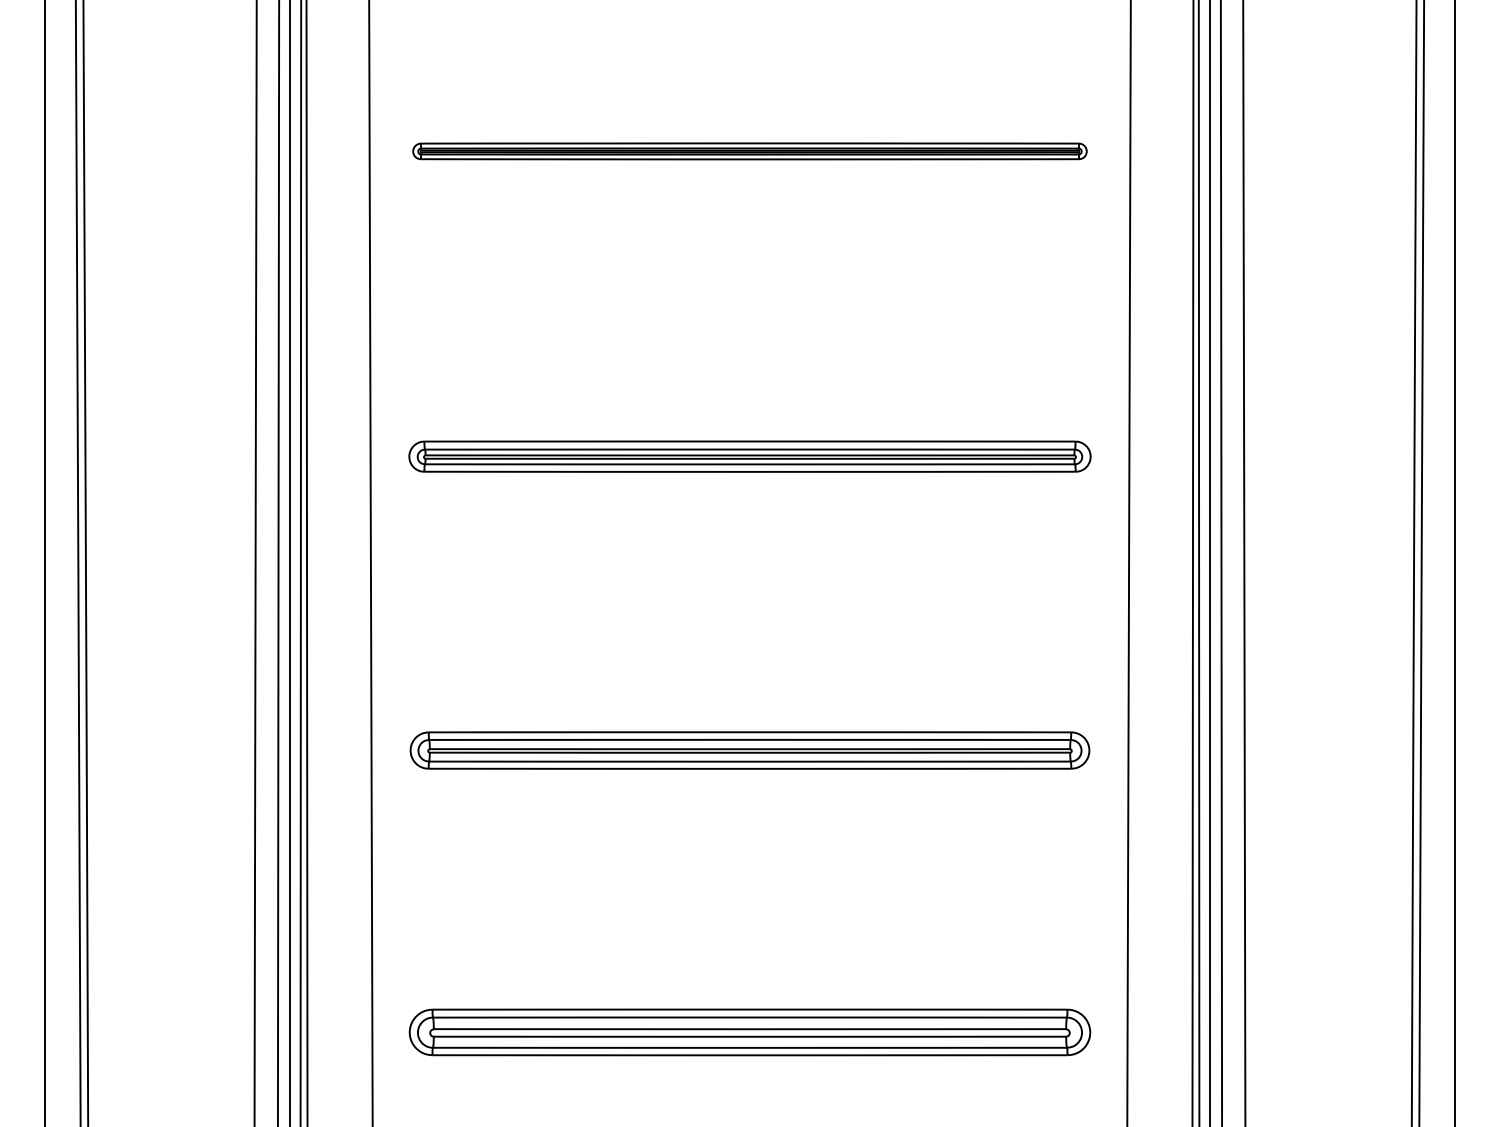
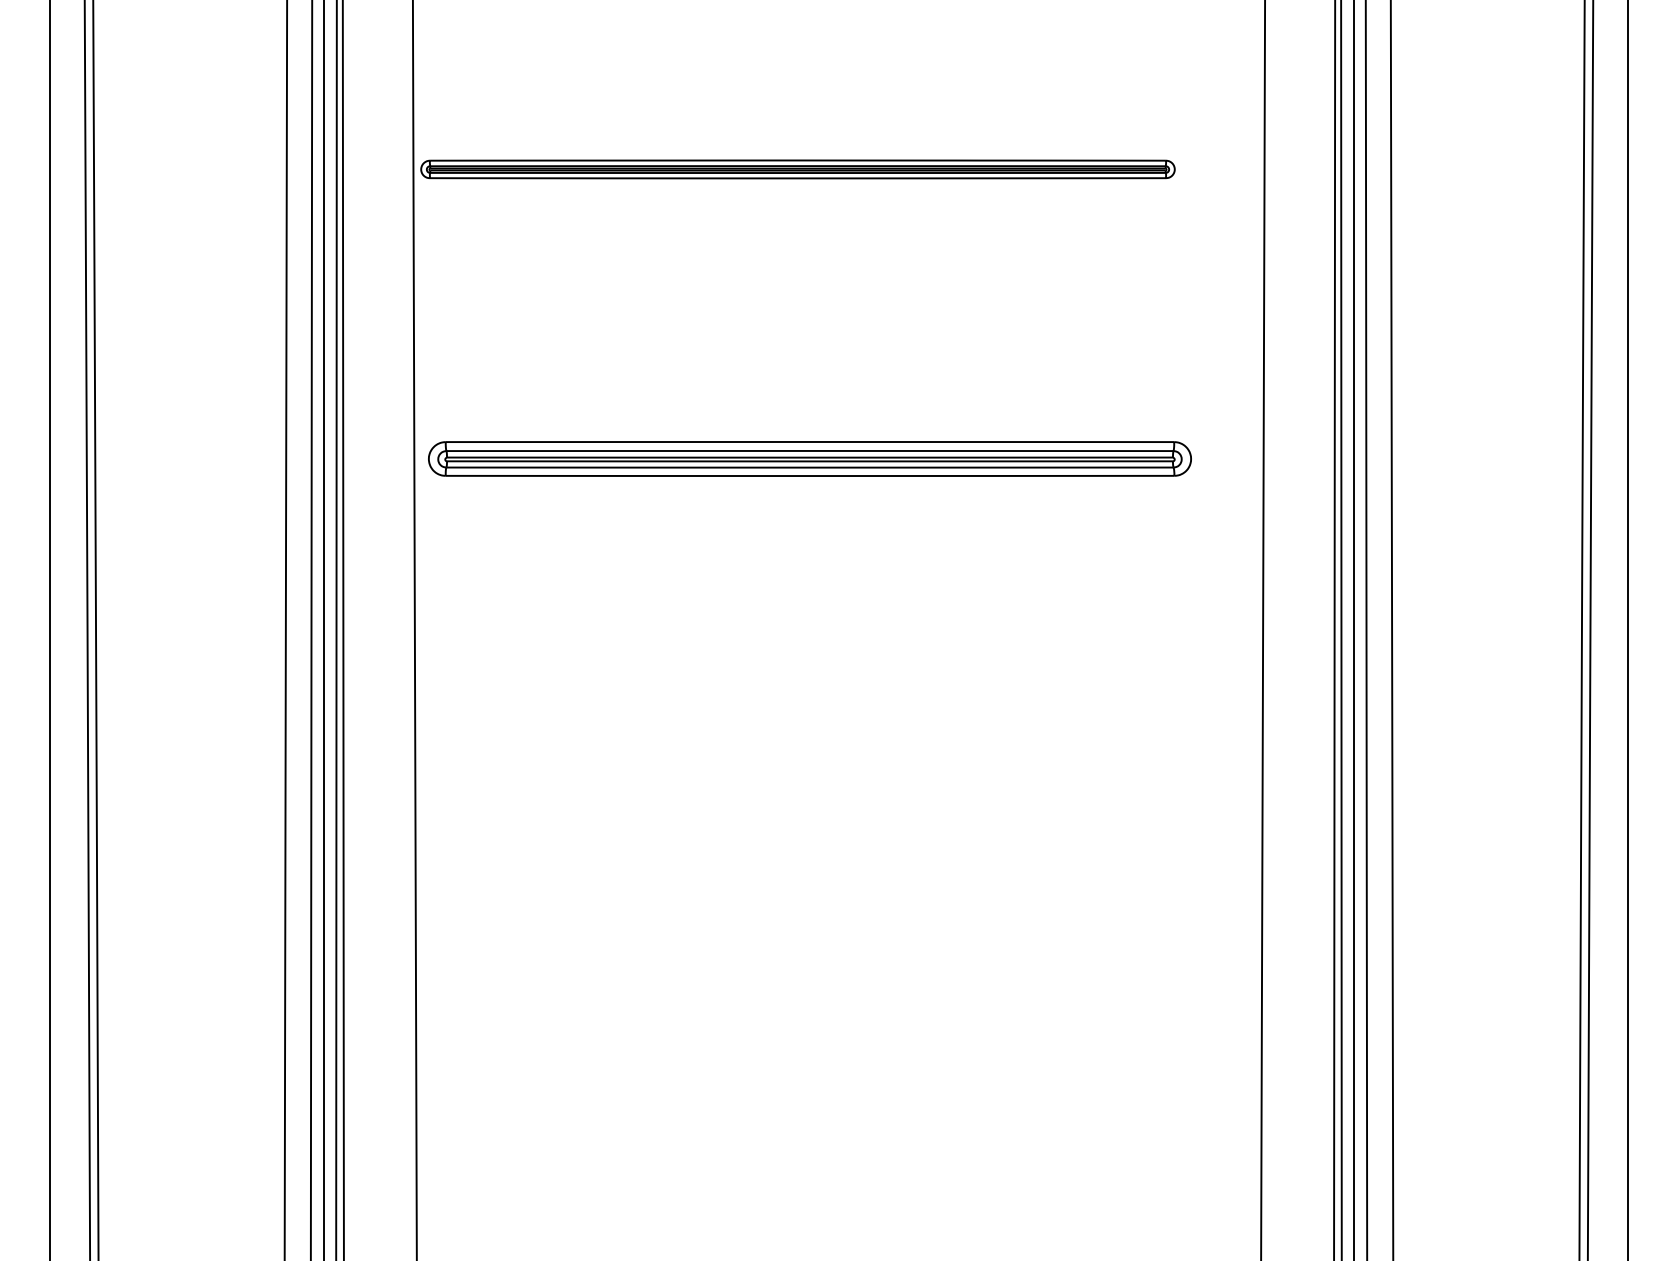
part: (749, 151) -> (797, 169), moved
part: (749, 456) -> (809, 458), moved
part: (749, 750) -> (838, 839), removed
part: (749, 1031) -> (838, 1154), removed

